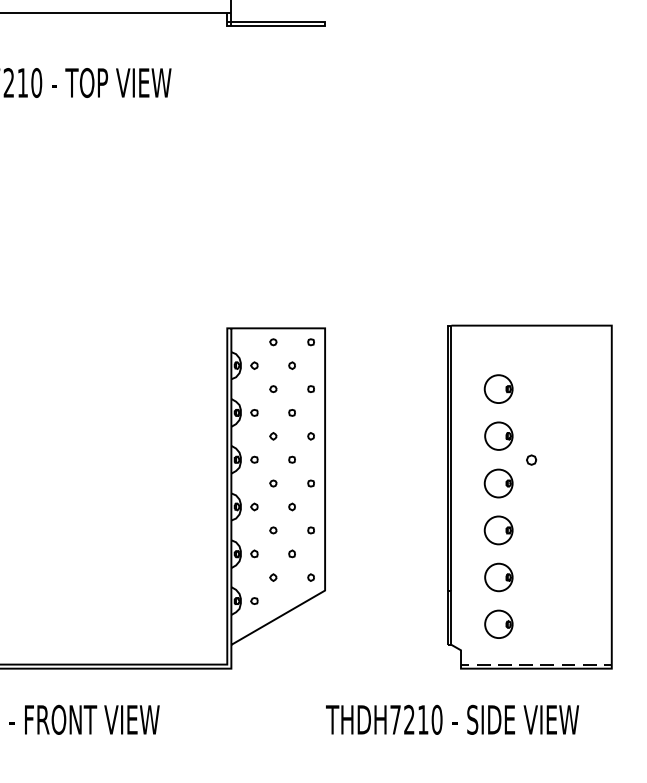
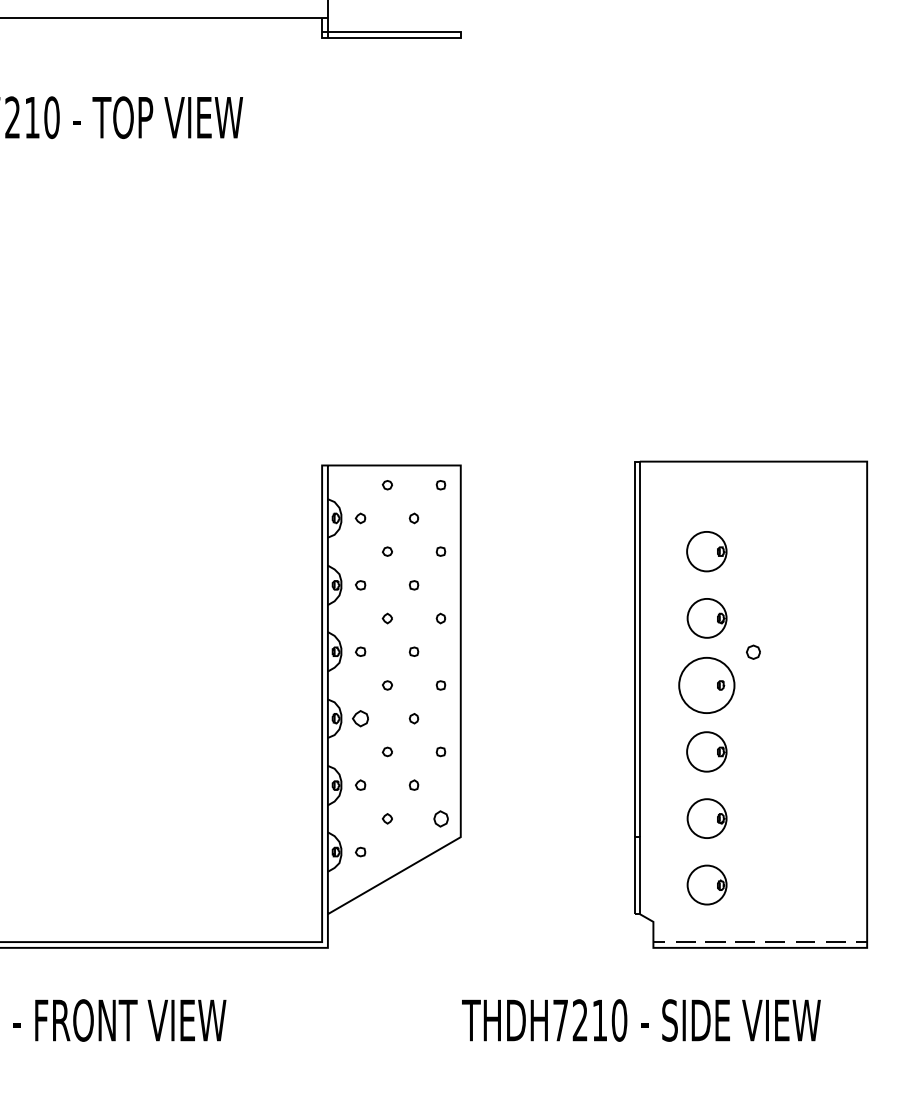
circle: (498, 483) -> (706, 685), size x1.4
part: (254, 506) -> (360, 718), size x1.6
part: (310, 577) -> (440, 818), size x1.6

